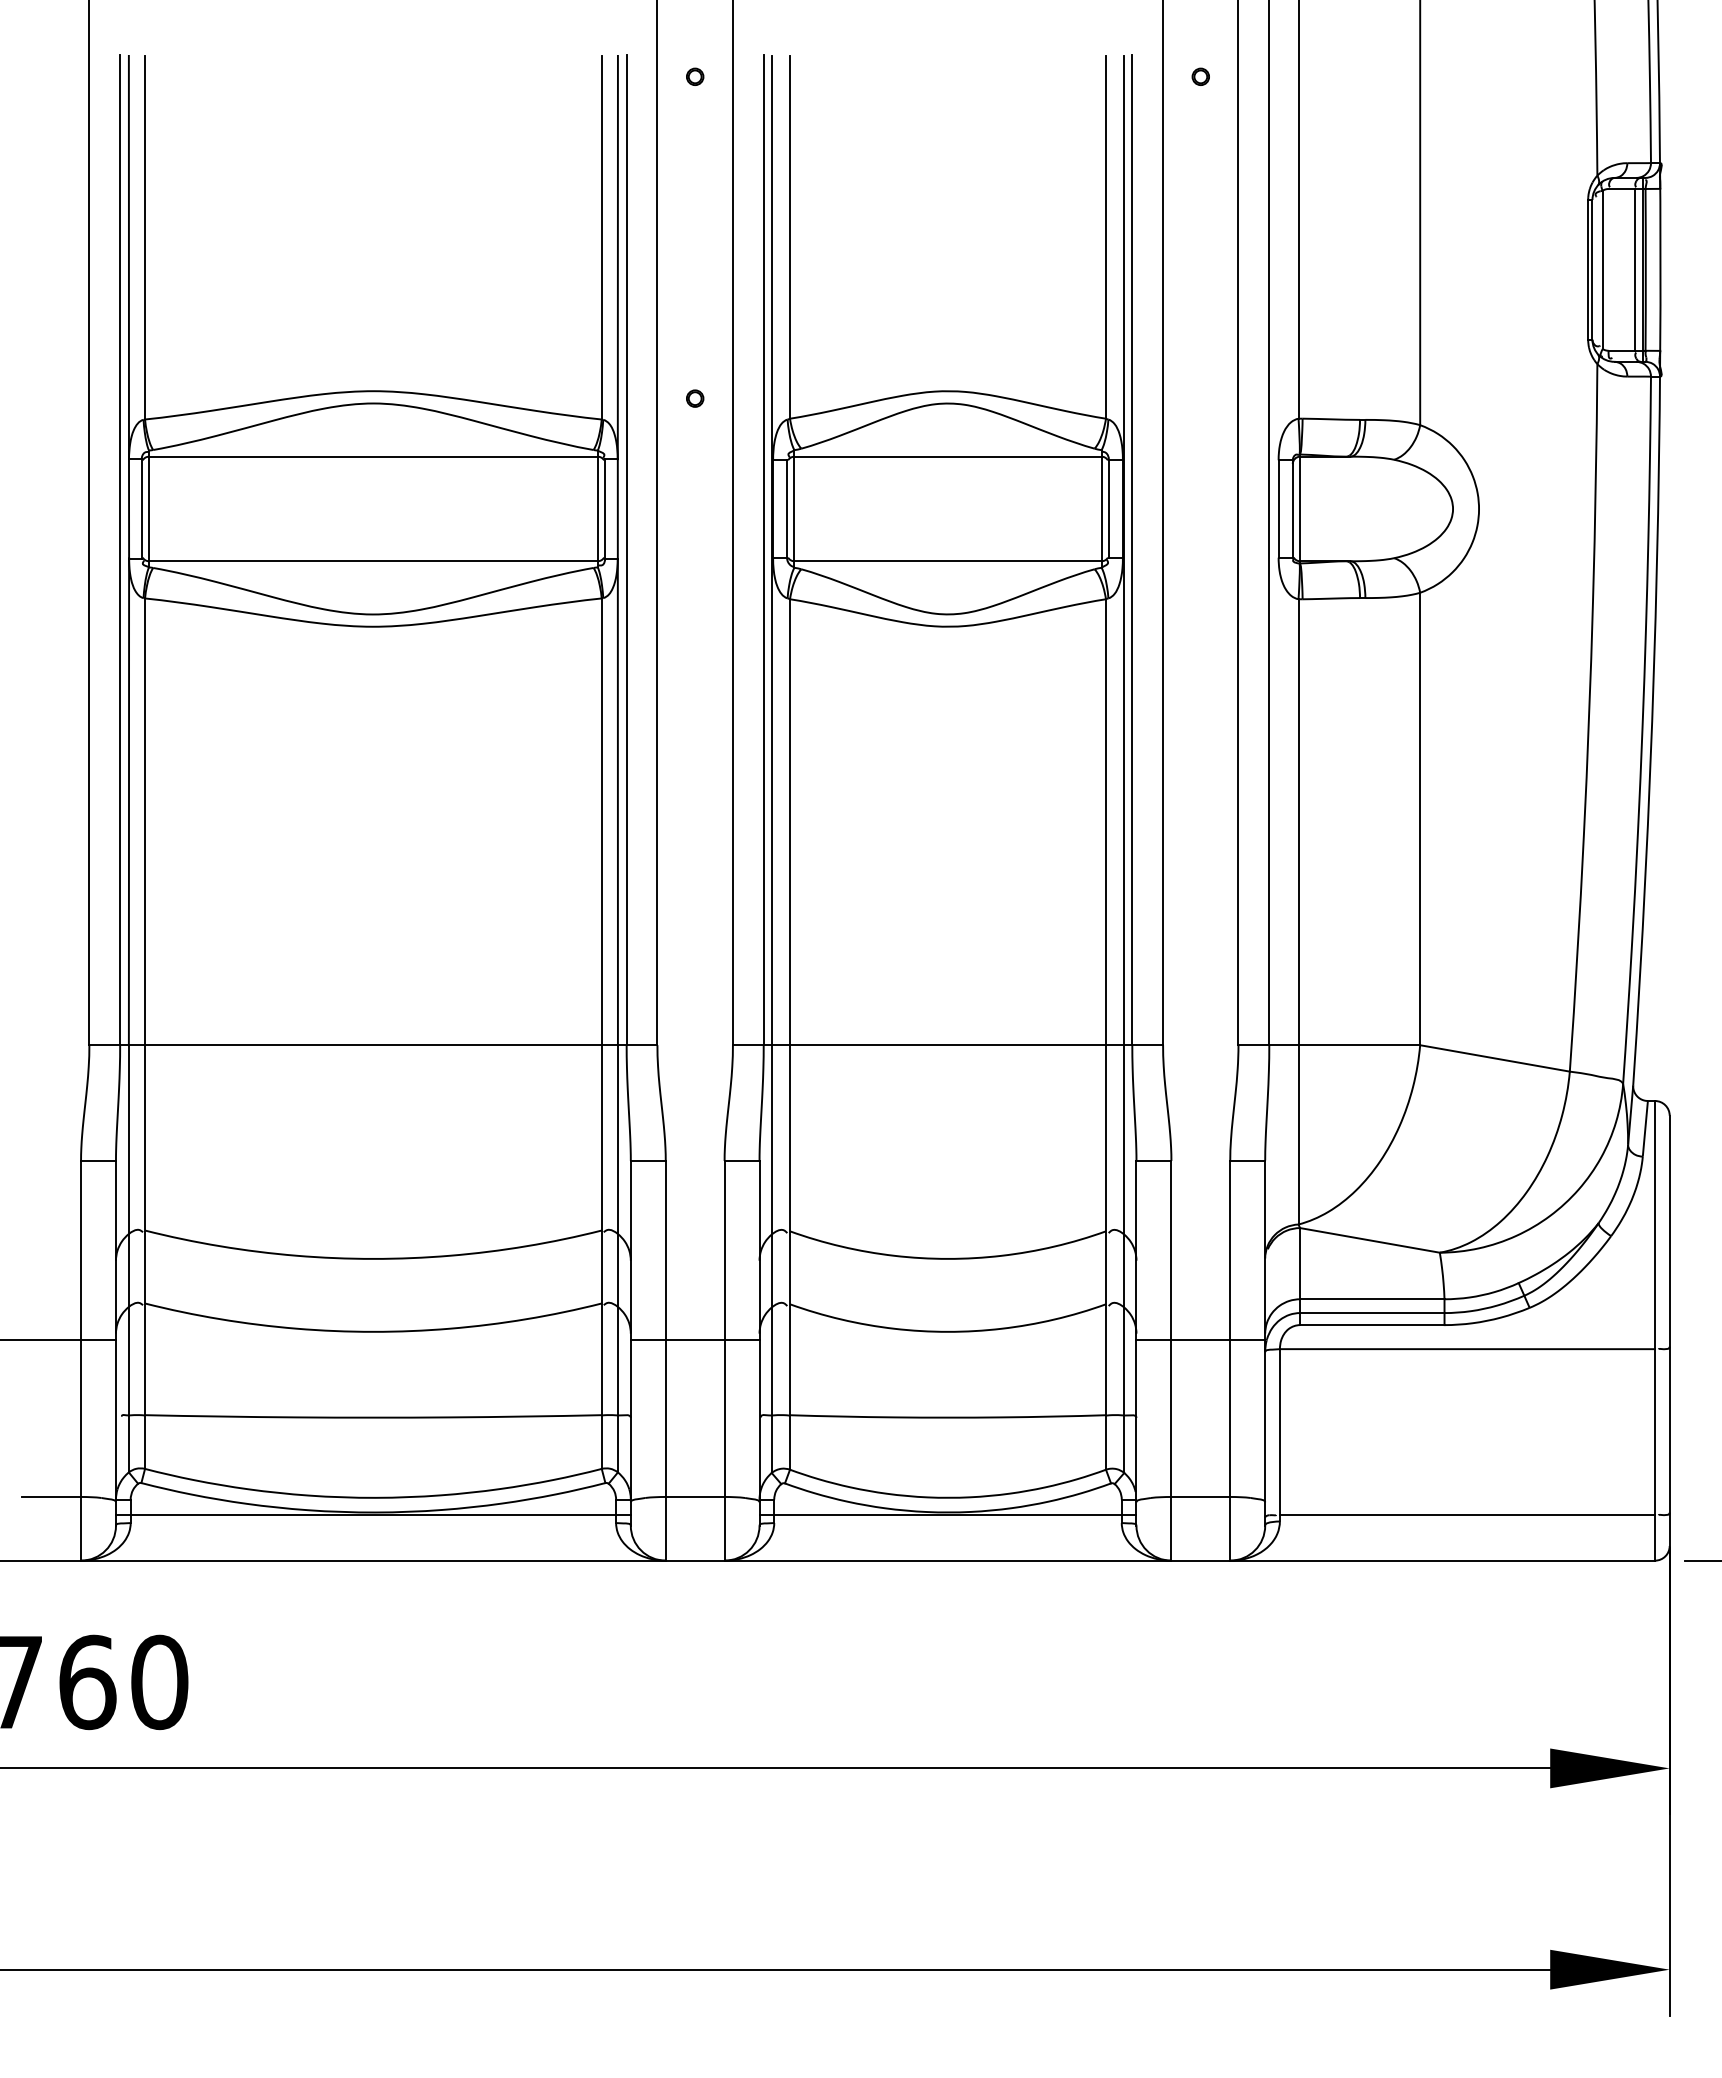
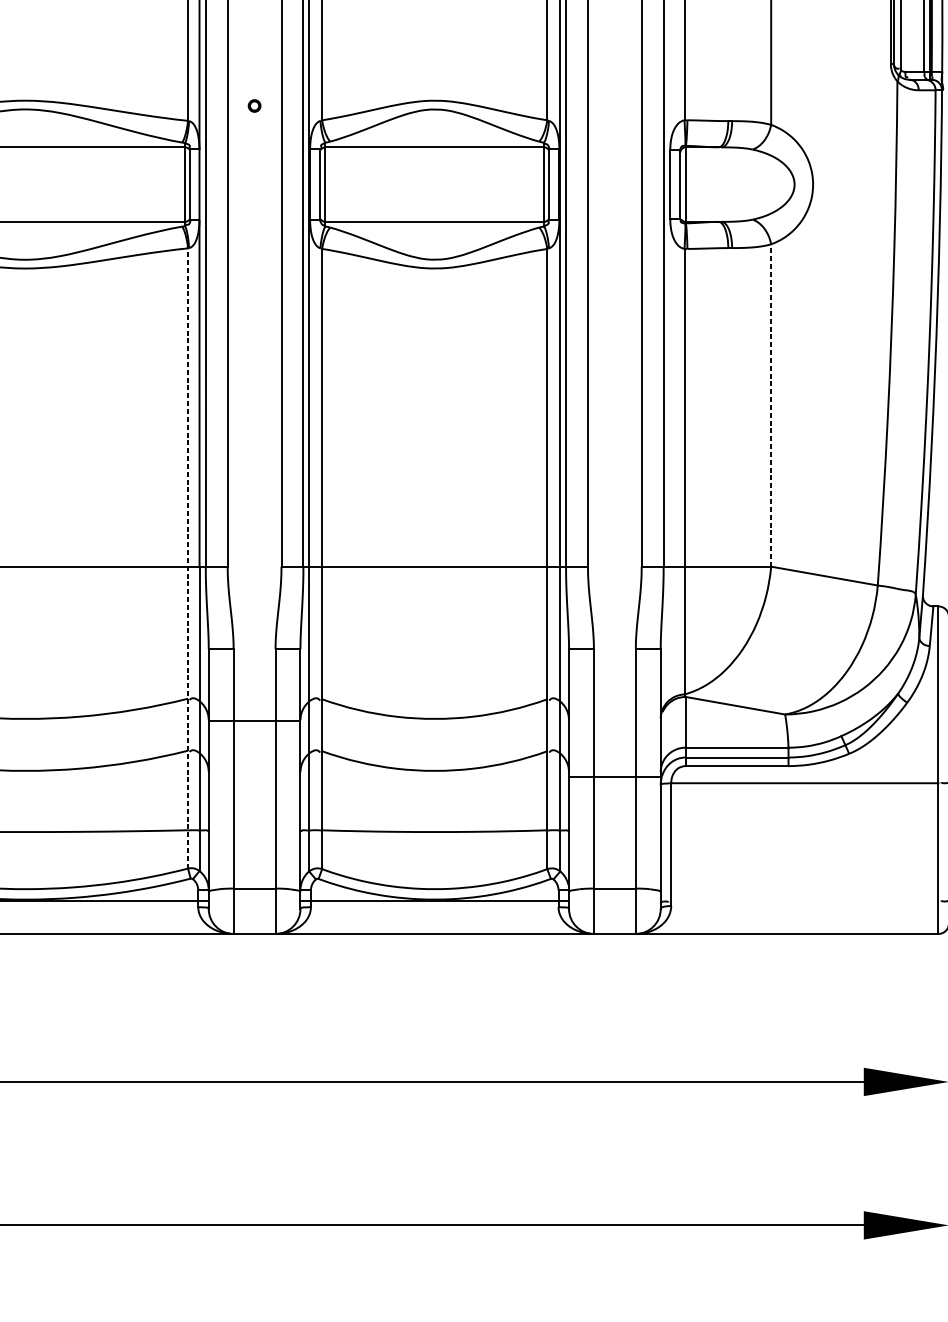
line: (1420, 818) -> (771, 405), solid -> dashed
line: (601, 1033) -> (187, 558), solid -> dashed
line: (694, 1340) -> (254, 720), moved
line: (1467, 1515) -> (804, 901), removed

